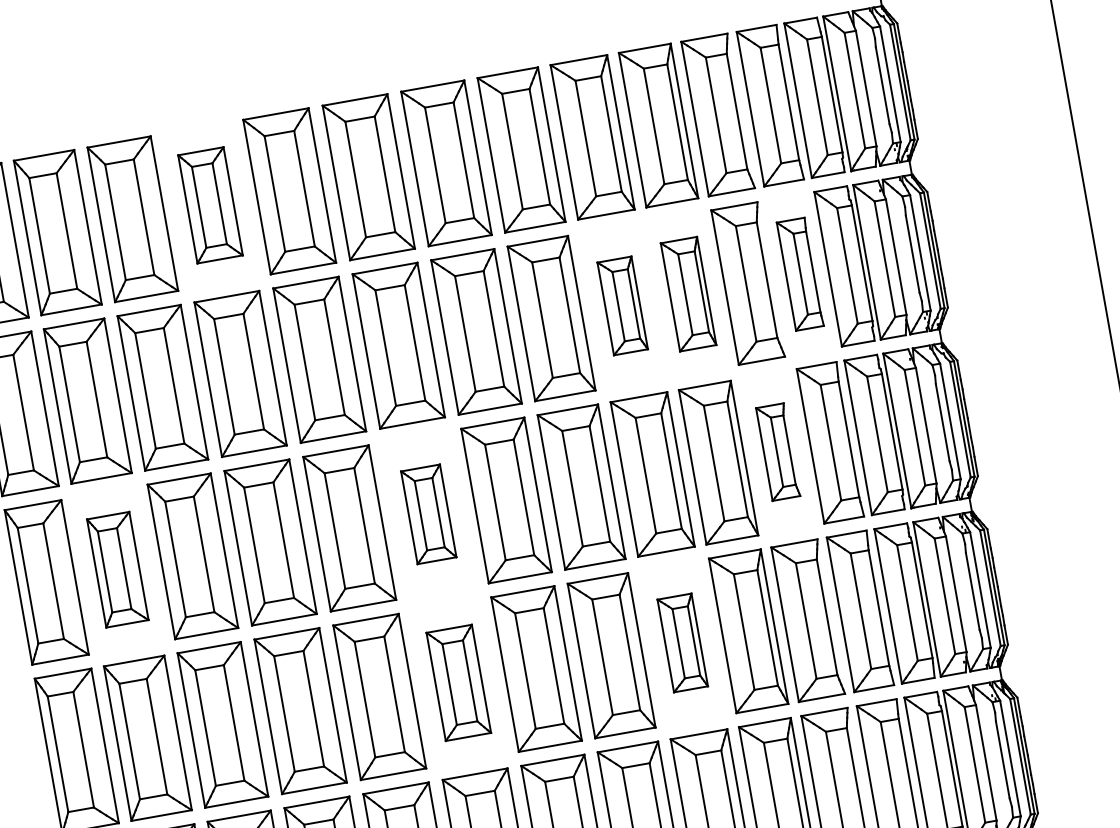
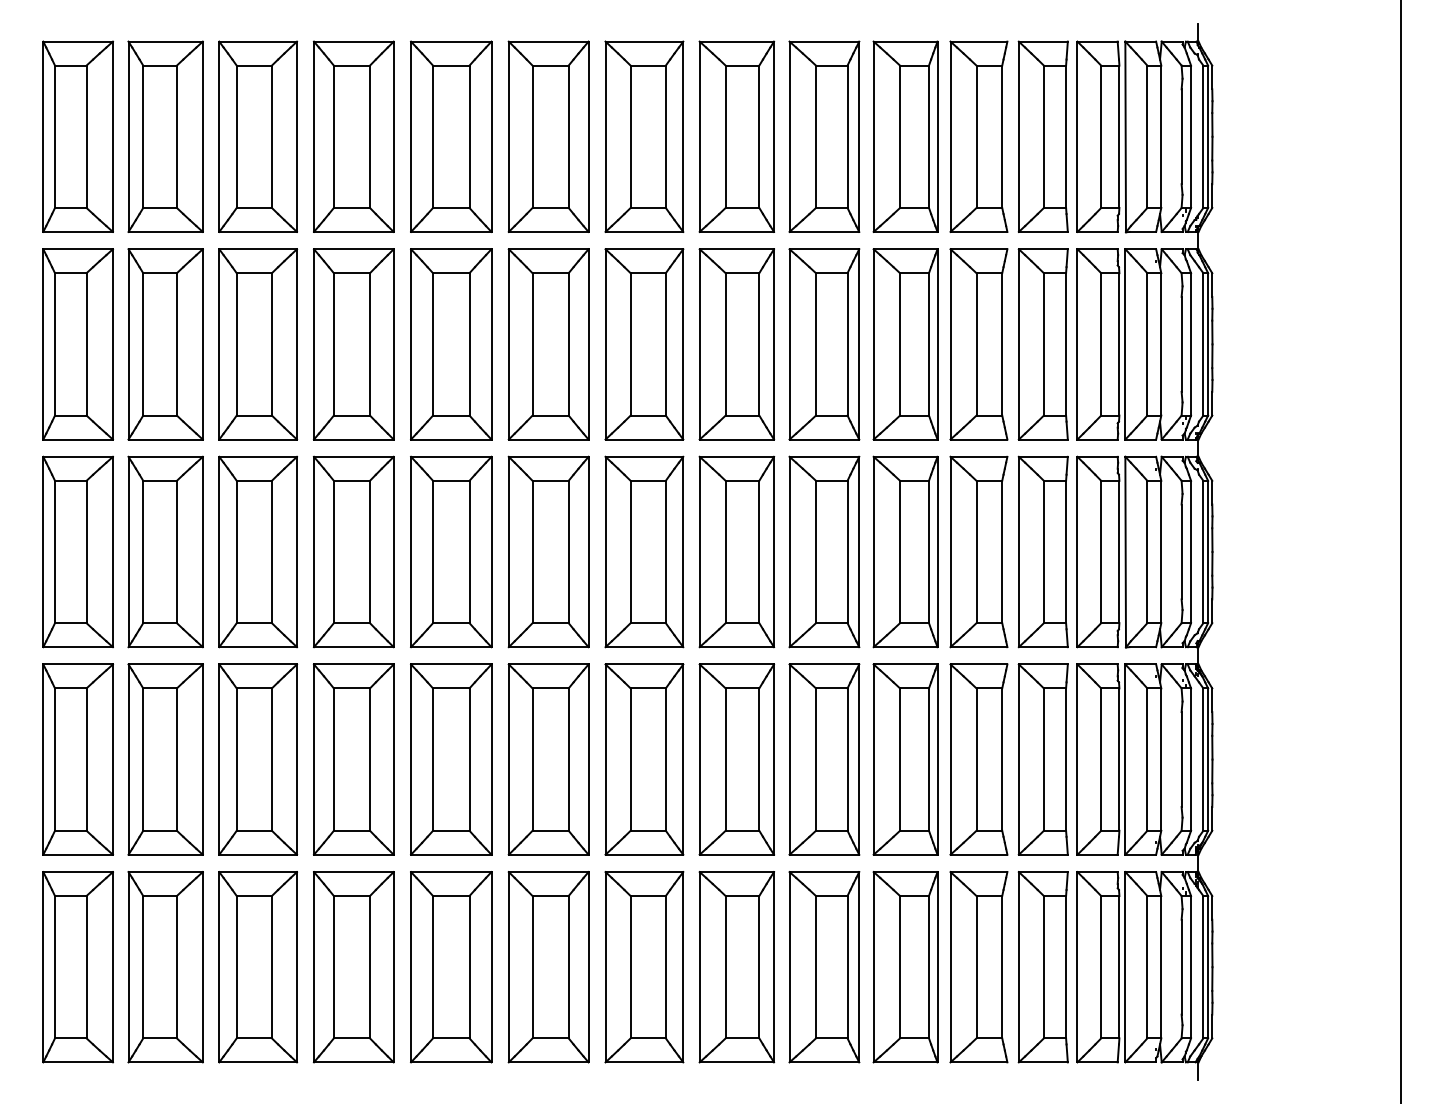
part: (210, 205) -> (353, 136), size x1.43
part: (799, 274) -> (1042, 344), size x1.43
part: (688, 294) -> (905, 344), size x1.43
part: (622, 305) -> (824, 344), size x1.67
part: (777, 451) -> (978, 551), size x1.67
part: (428, 513) -> (548, 551), size x1.67
part: (117, 569) -> (165, 551), size x1.43
part: (682, 642) -> (824, 759), size x1.67
part: (458, 682) -> (548, 759), size x1.43

